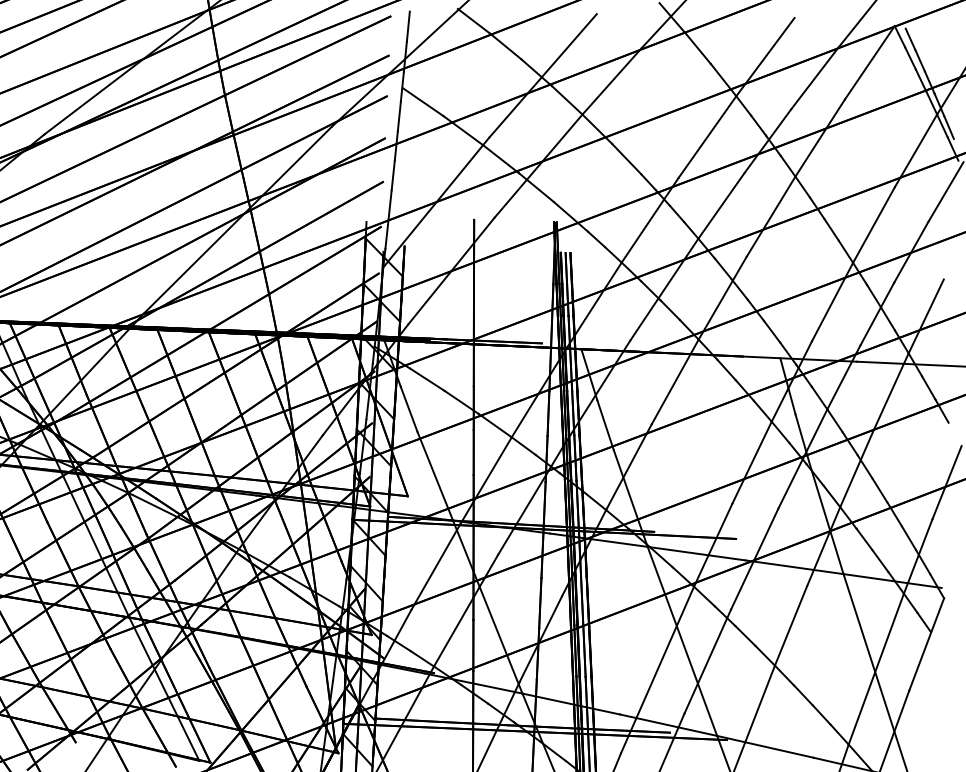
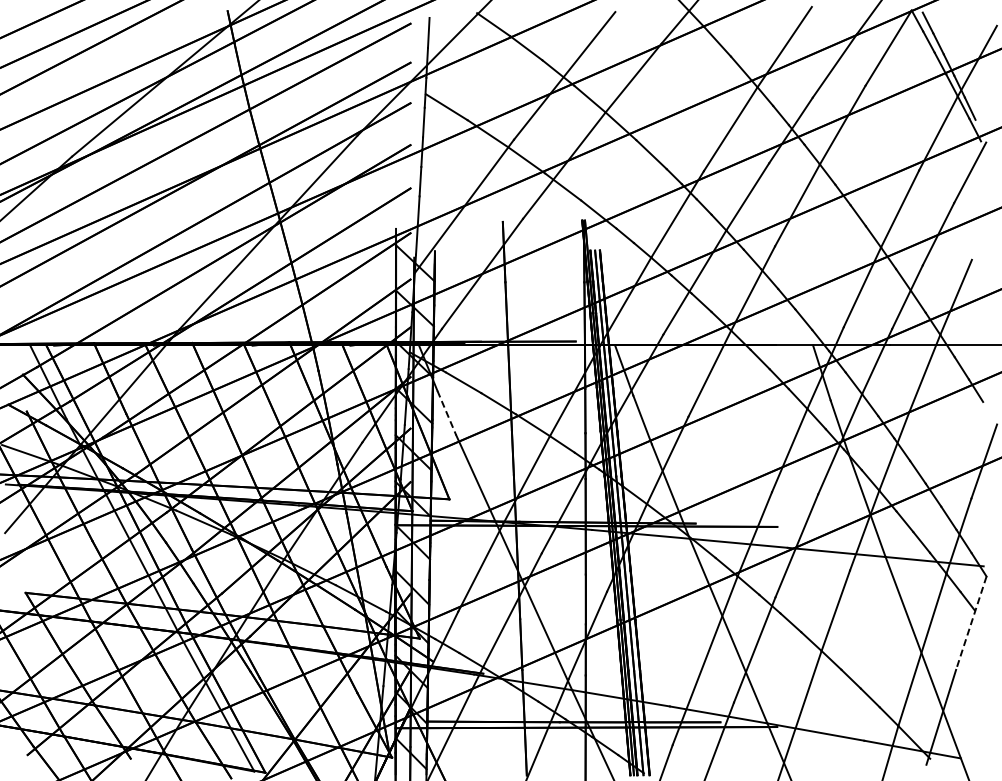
line: (409, 409) -> (447, 413), solid -> dashed
line: (926, 644) -> (971, 623), solid -> dashed

